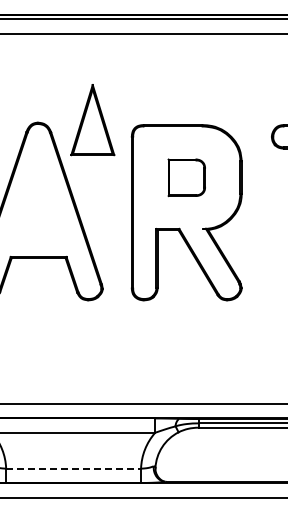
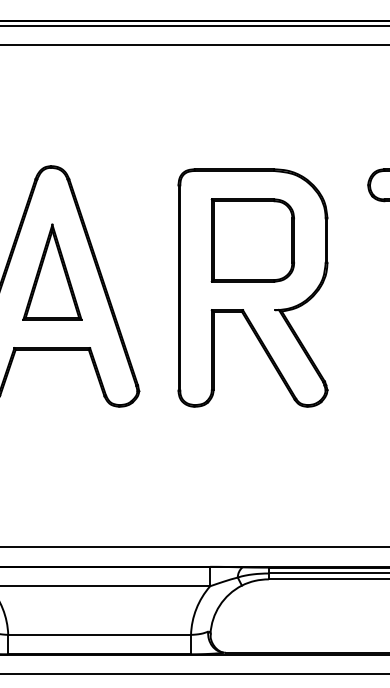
part: (92, 120) -> (52, 272), moved
part: (186, 177) -> (252, 240), size x1.67
line: (74, 468) -> (100, 634), dashed -> solid

